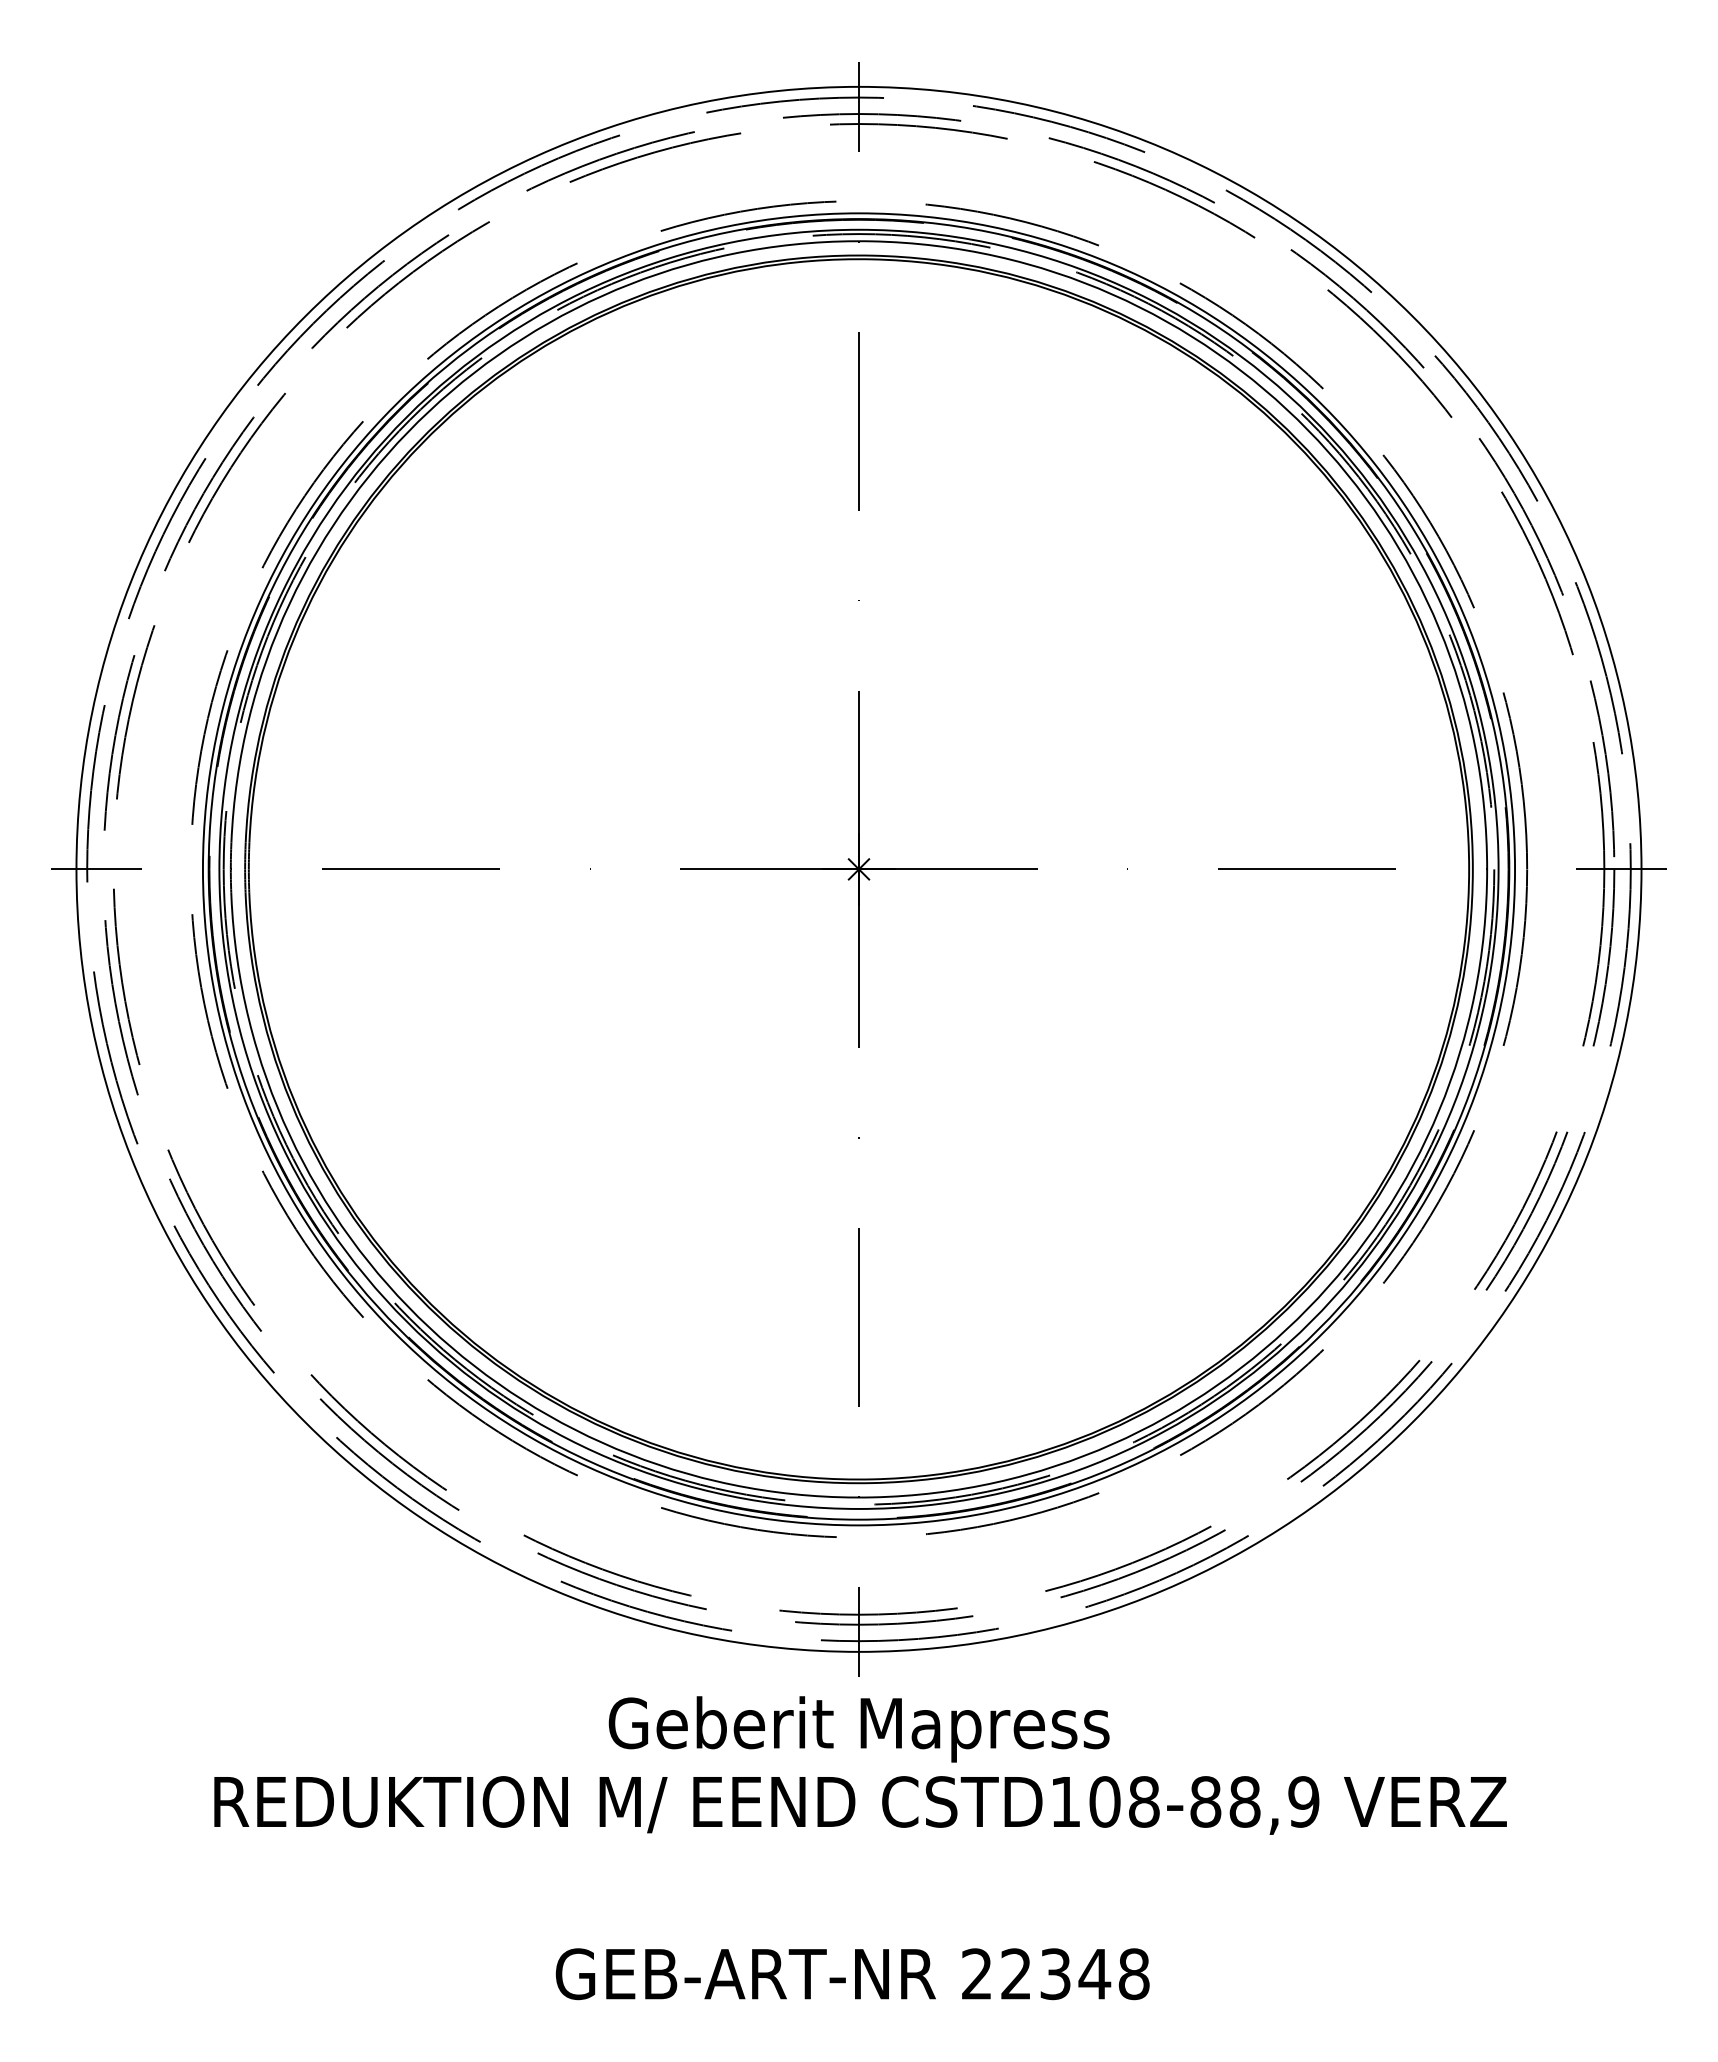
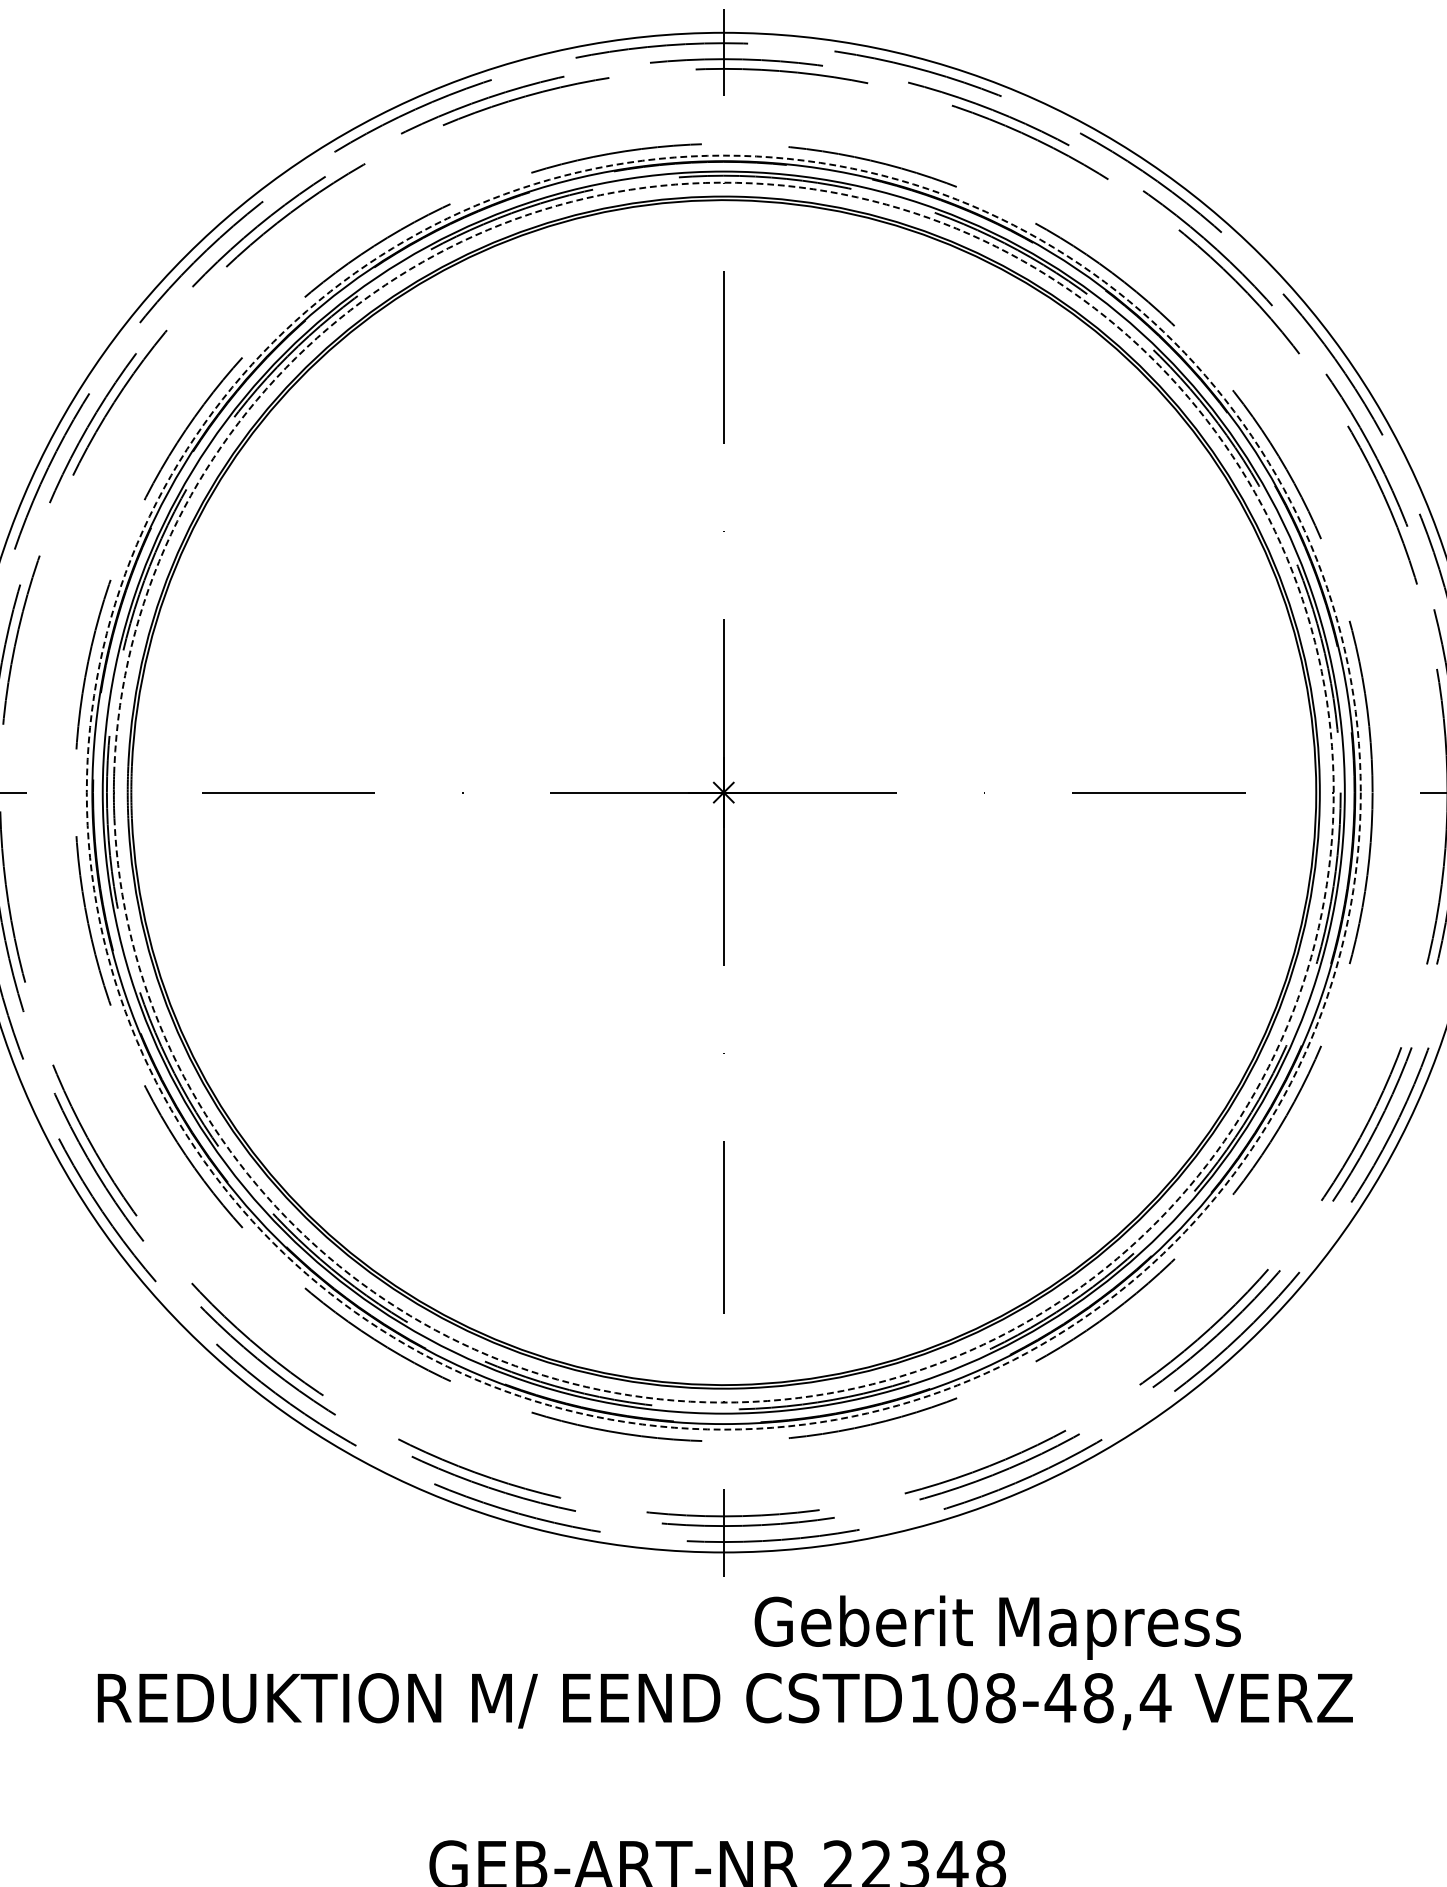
circle: (858, 869) -> (723, 792), solid -> dashed
arc: (1487, 869) -> (1334, 792), solid -> dashed
text: (858, 1729) -> (997, 1627), moved
text: (1254, 1801) -> (1107, 1697), CSTD108-88,9 -> CSTD108-48,4

